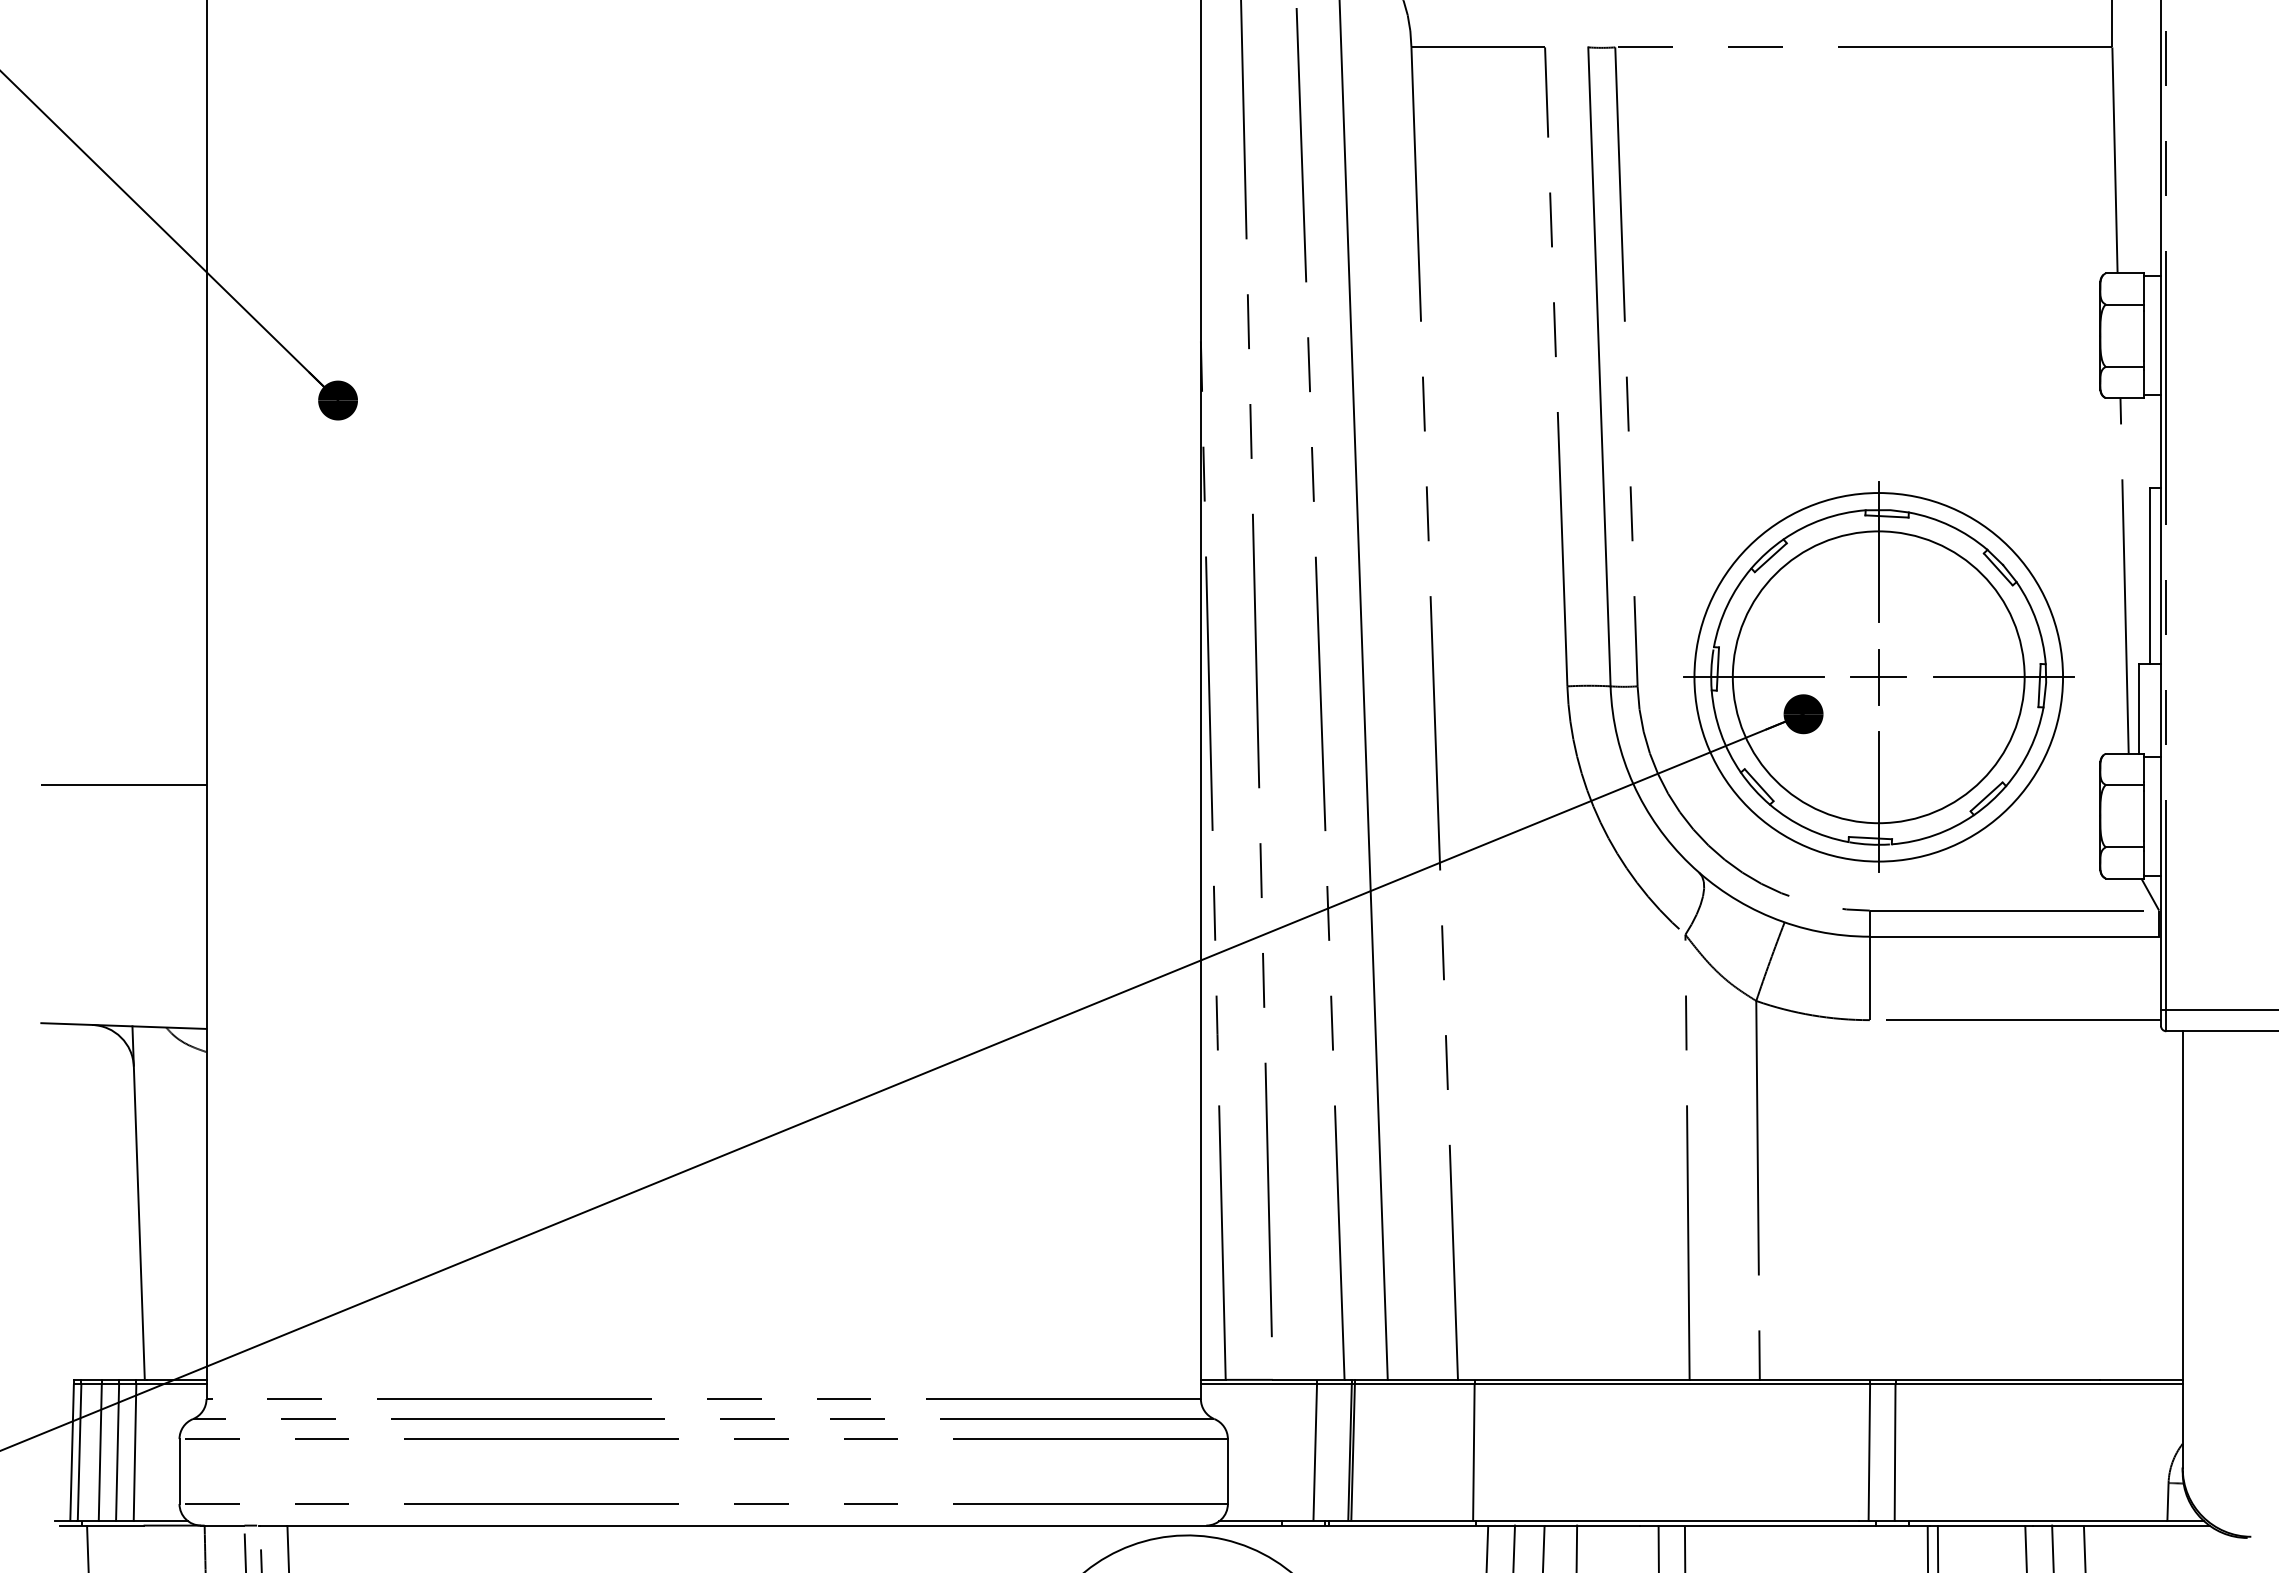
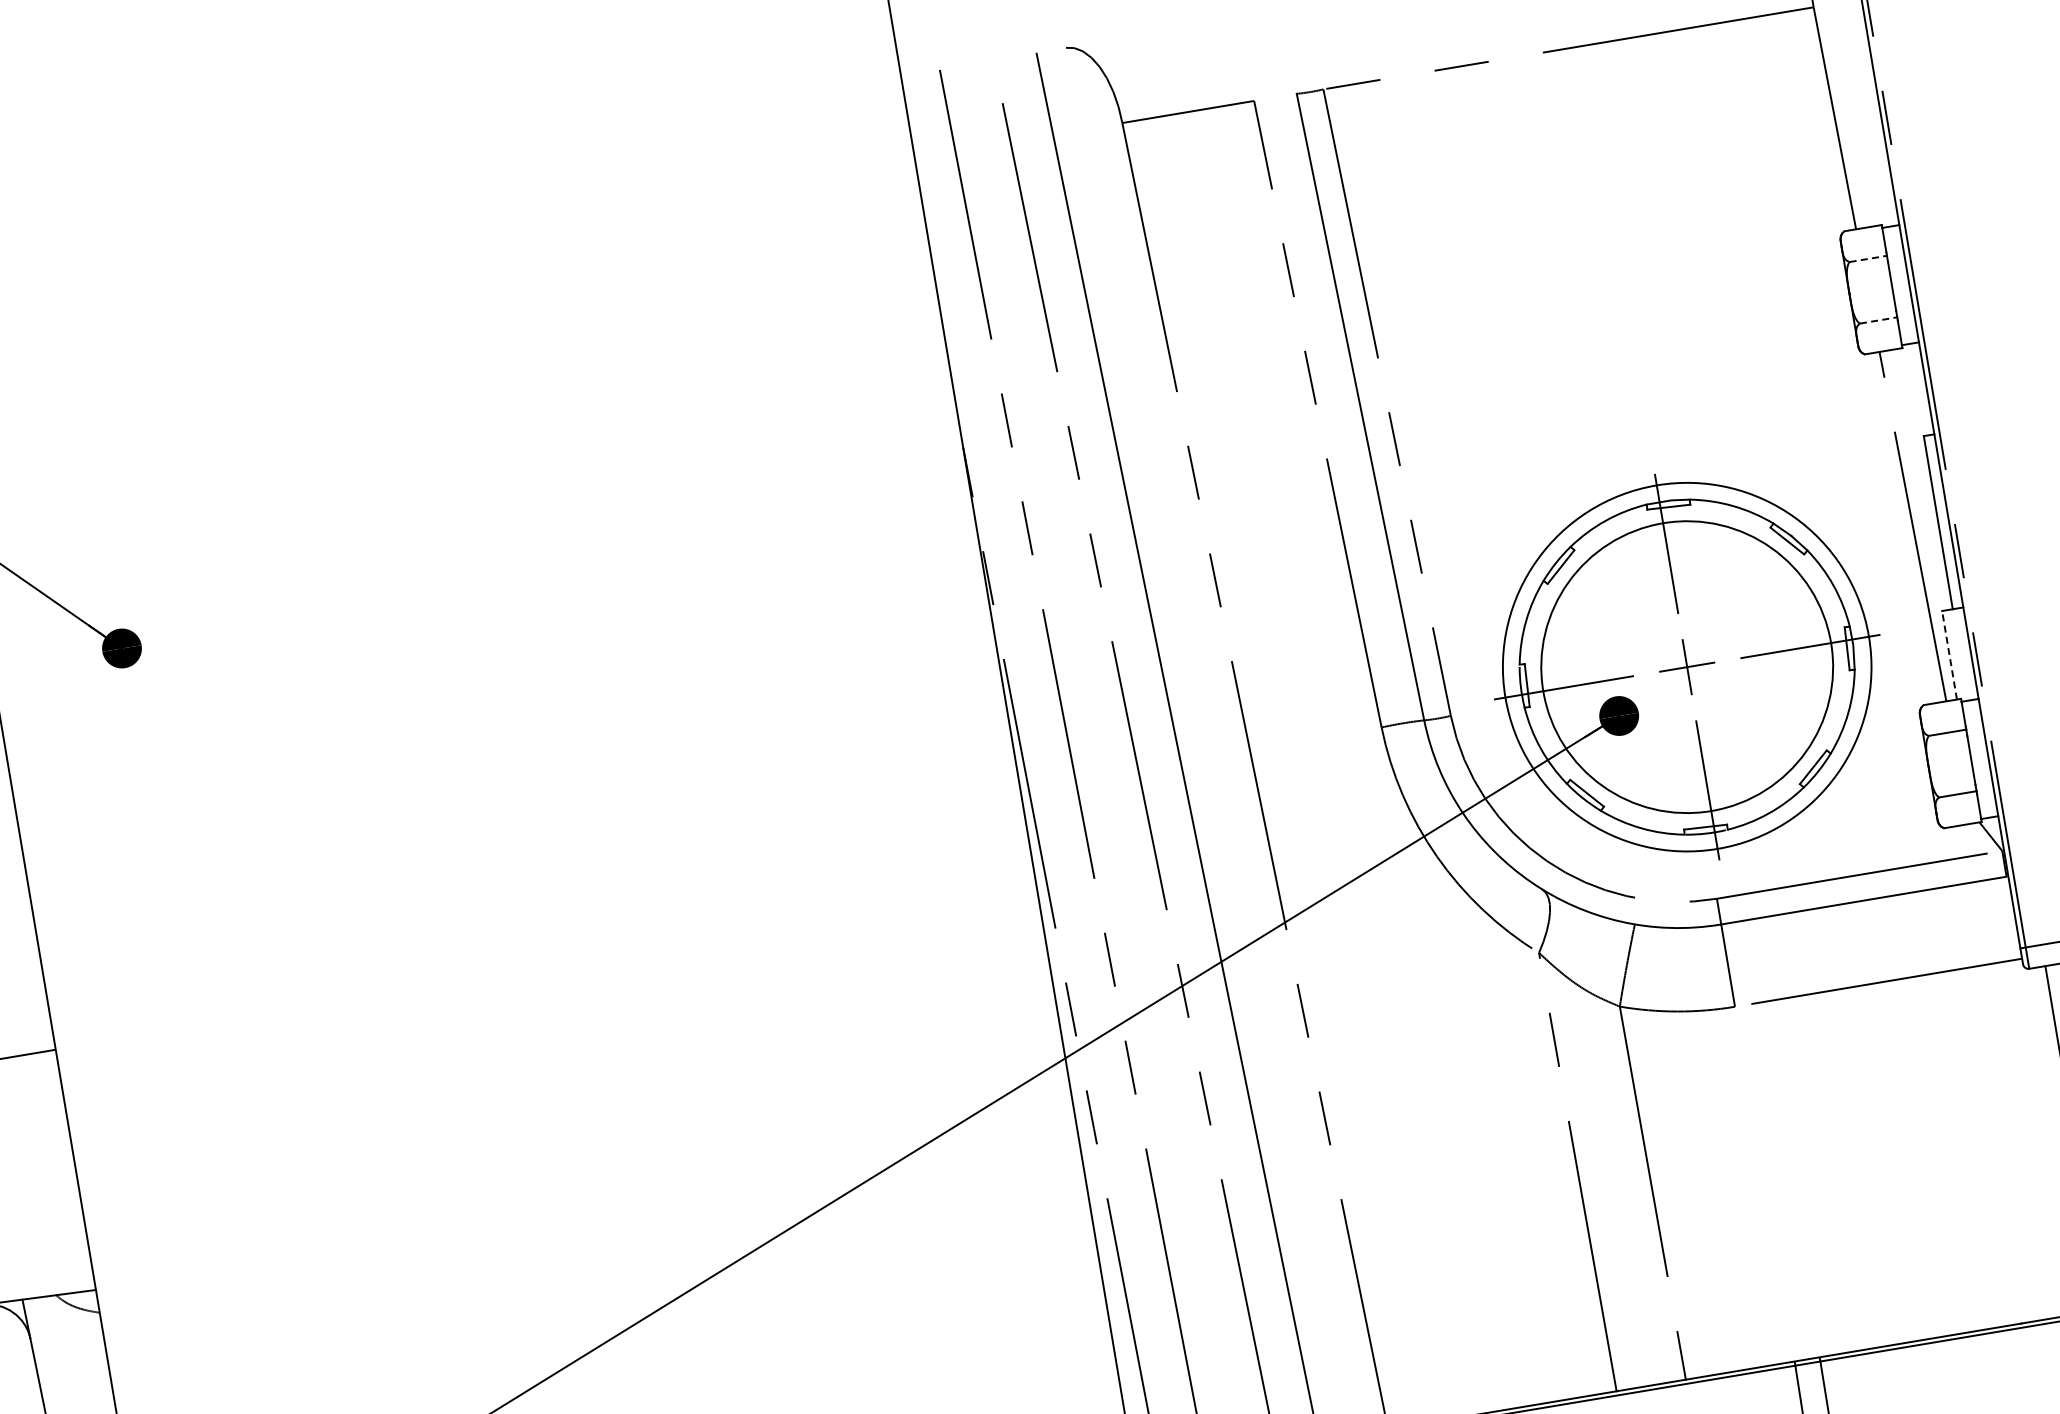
line: (2124, 304) -> (1868, 258), solid -> dashed
line: (2124, 366) -> (1878, 320), solid -> dashed
line: (2139, 708) -> (1949, 654), solid -> dashed

